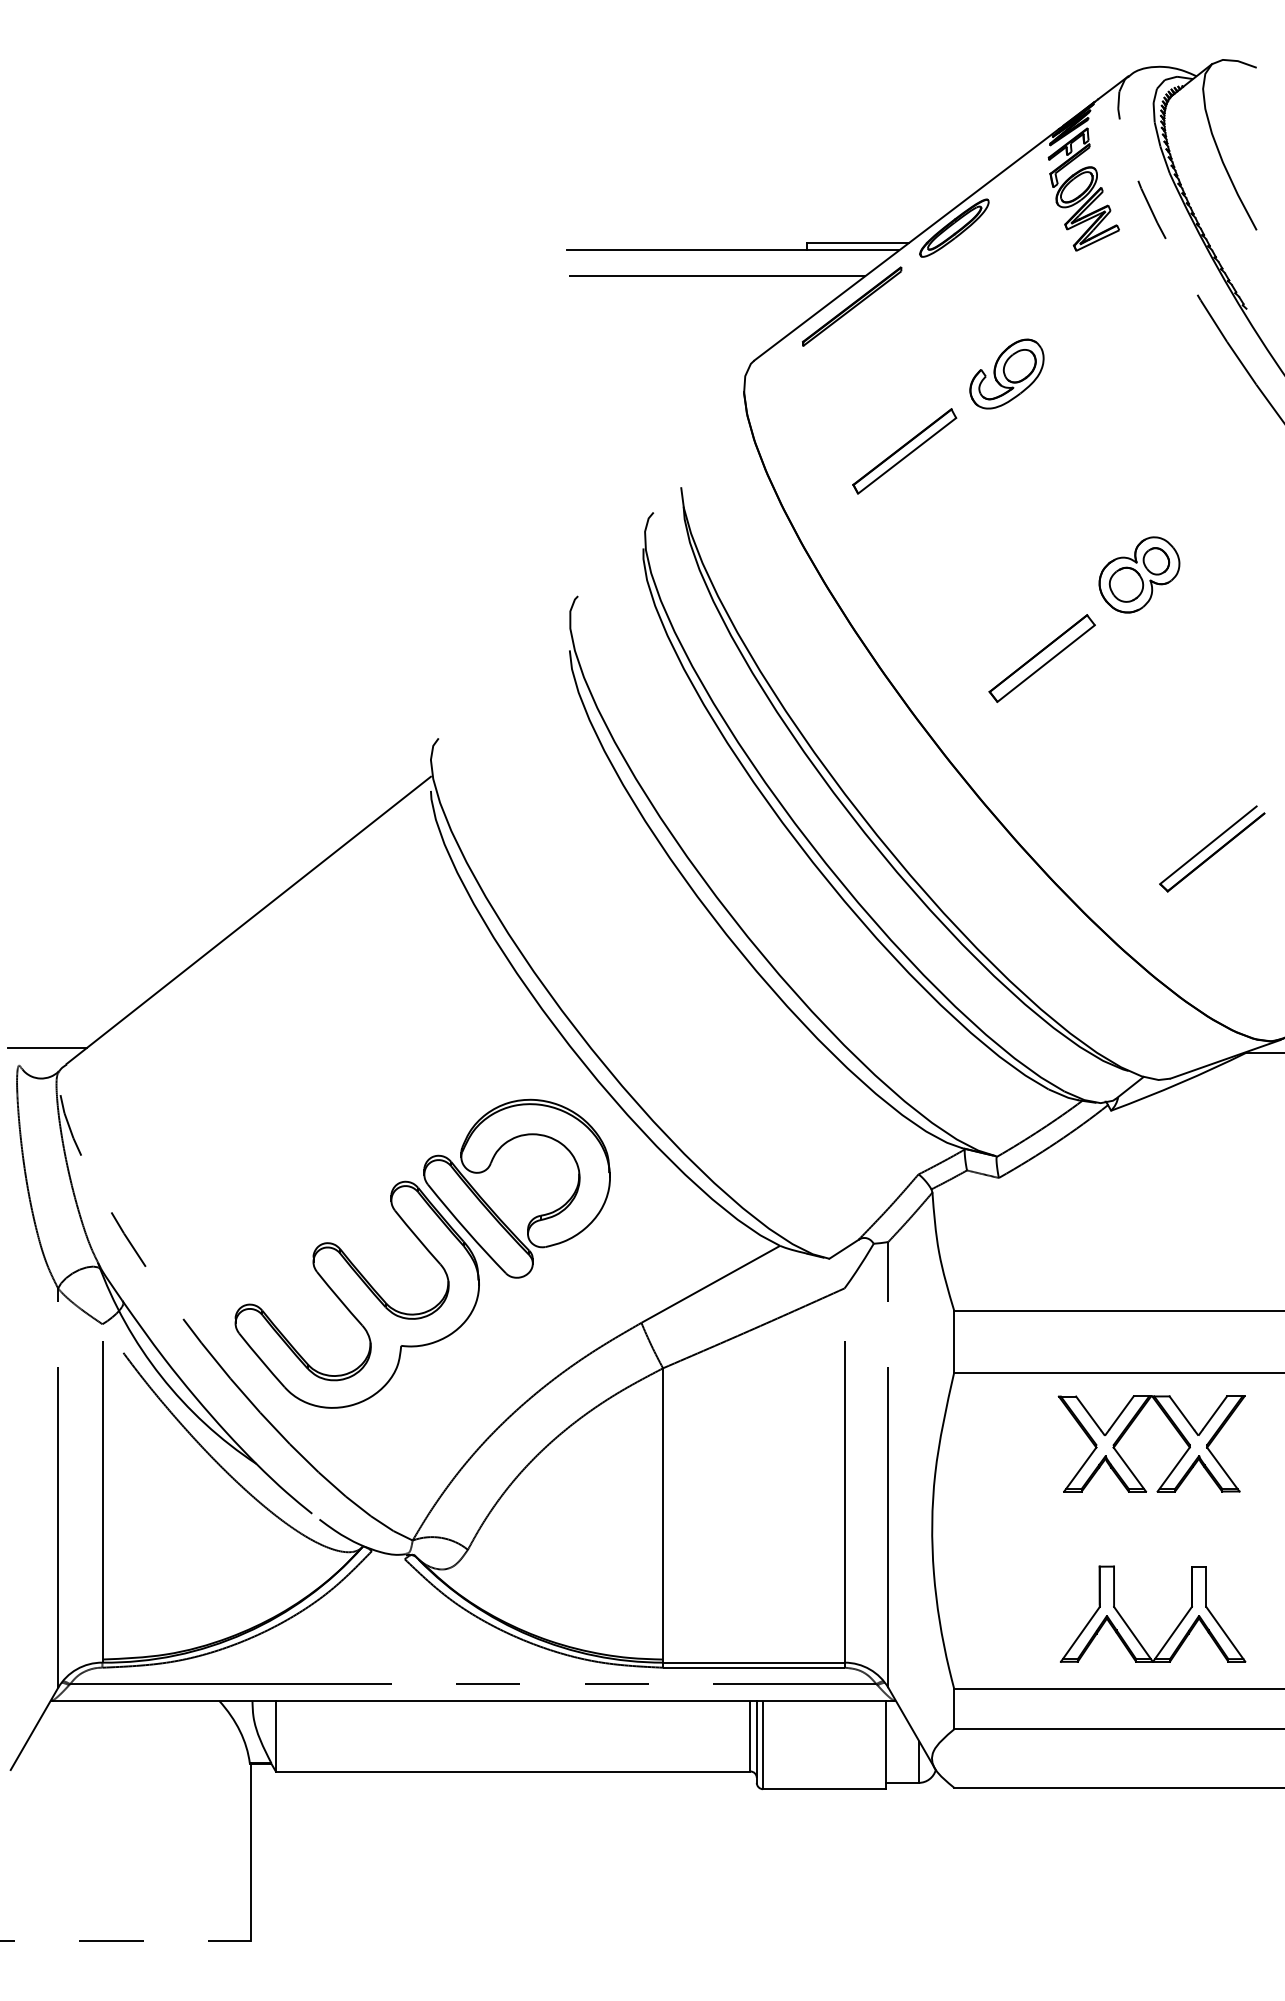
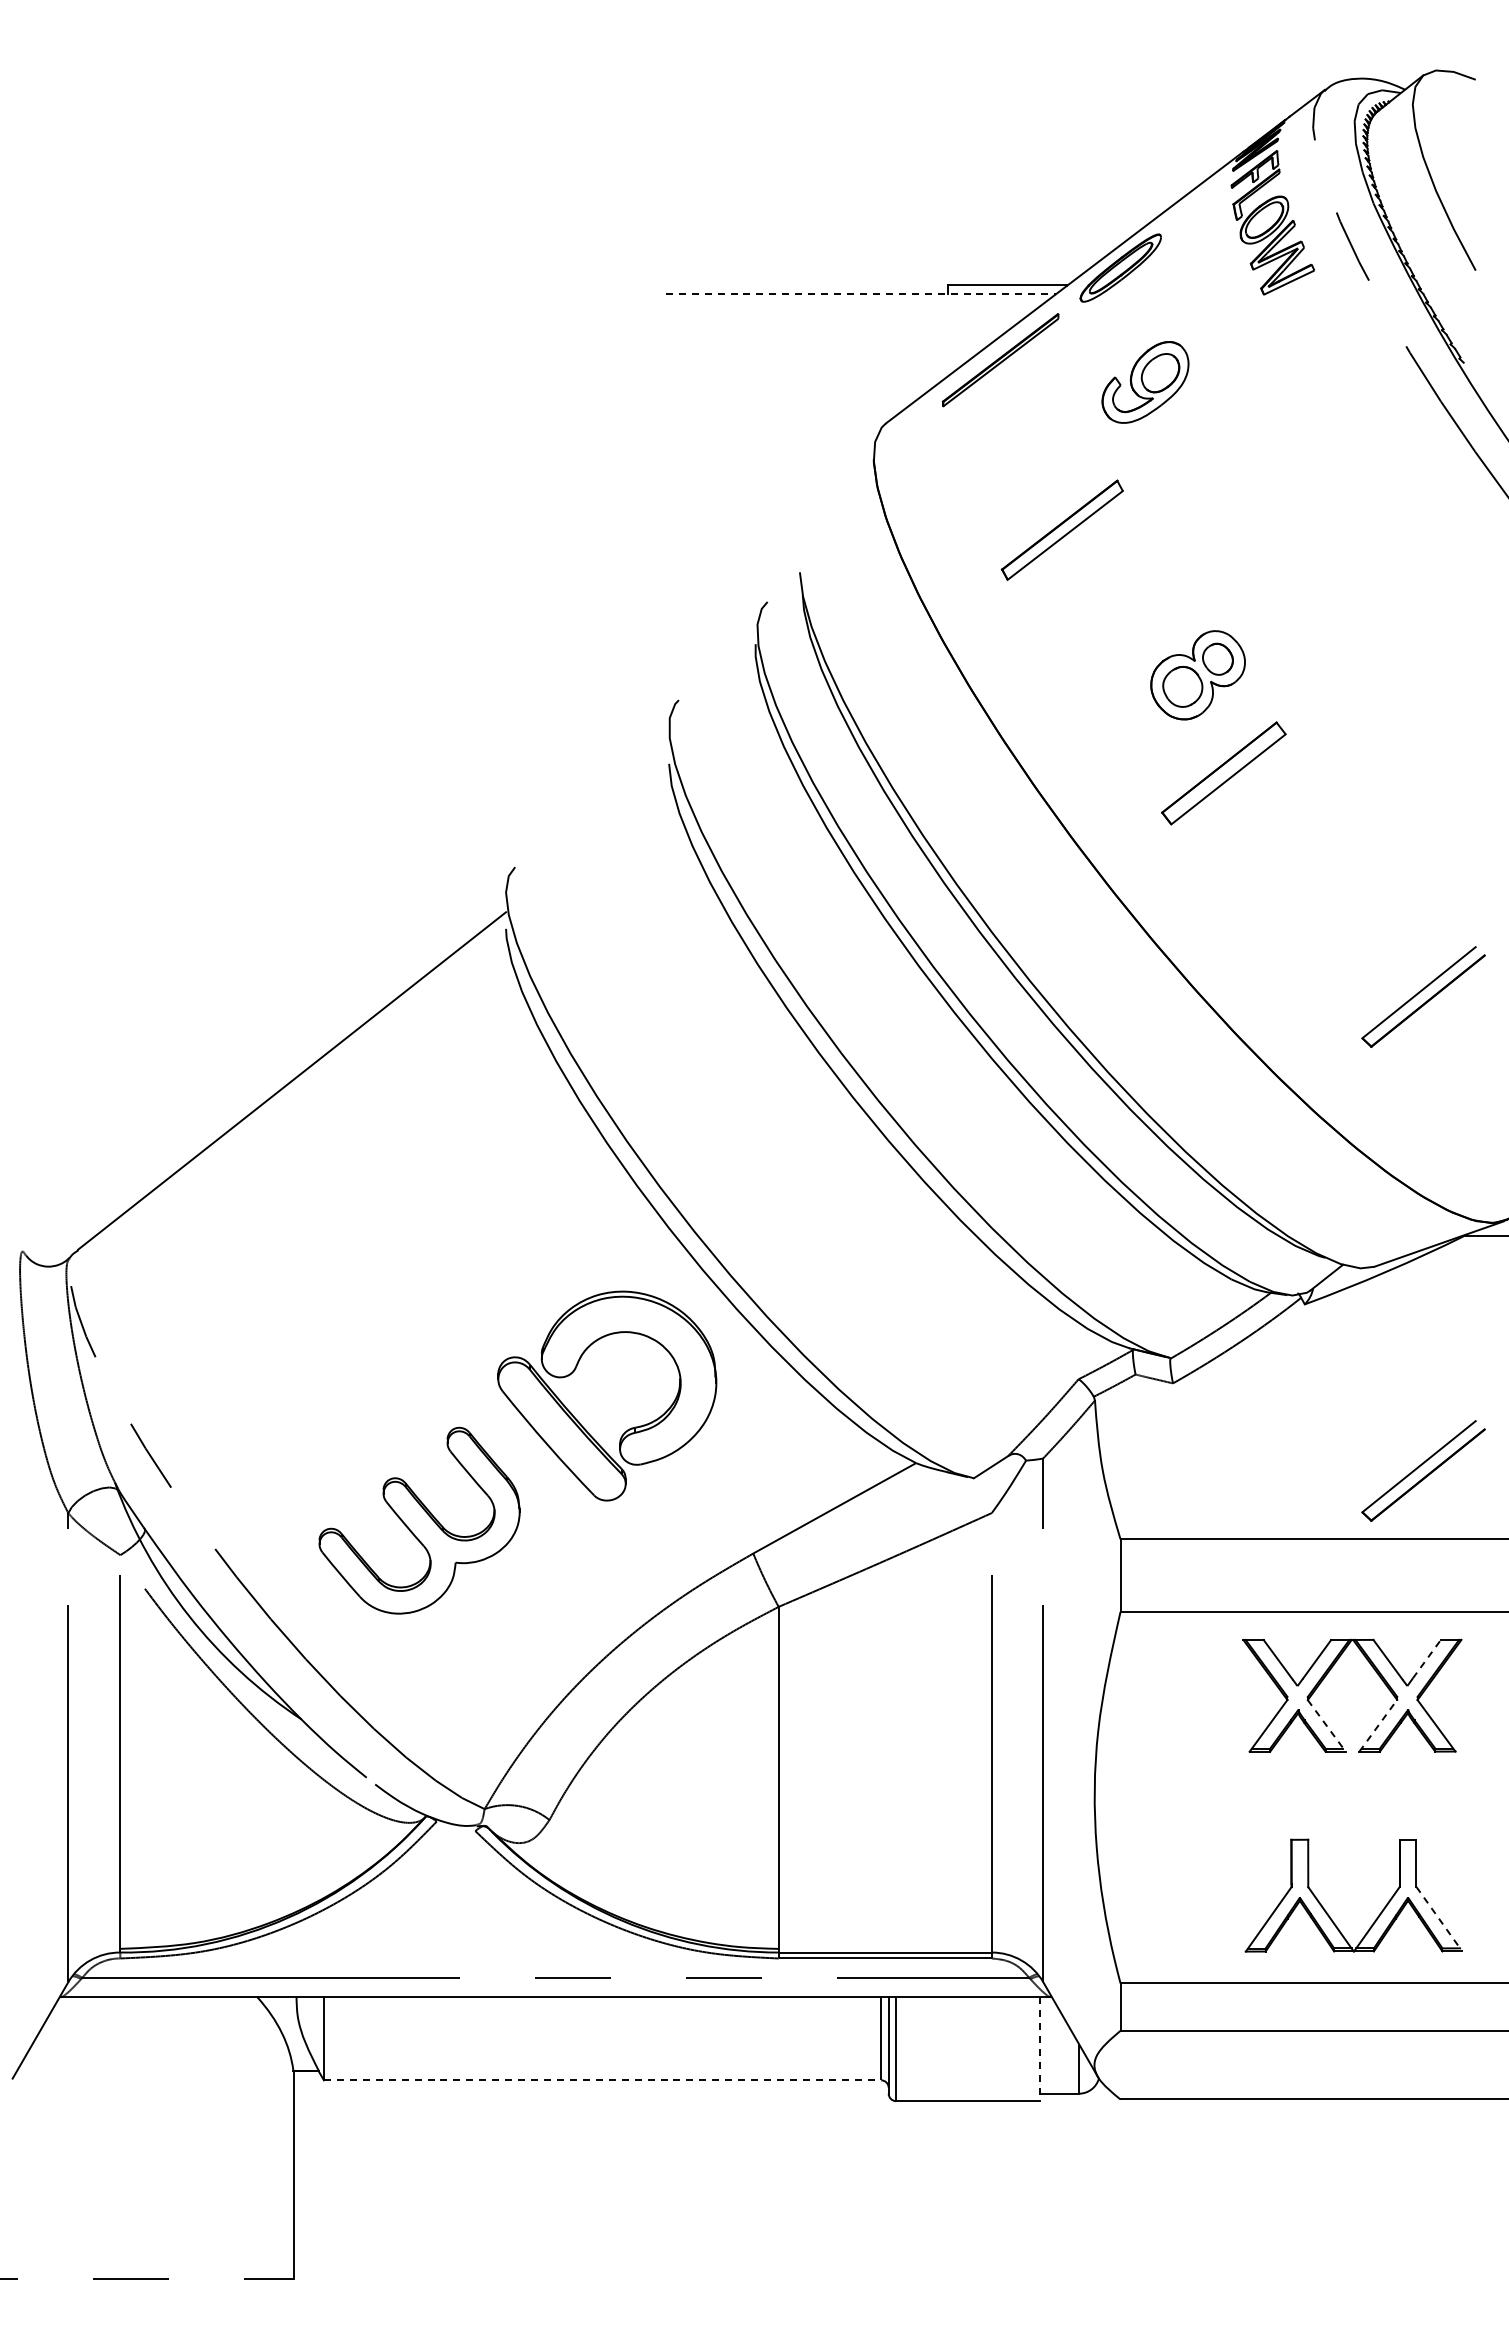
line: (733, 250) -> (861, 294), solid -> dashed
line: (717, 275) -> (842, 323), removed
part: (1006, 374) -> (1145, 382), moved
part: (1138, 575) -> (1197, 675), moved
line: (47, 1047) -> (55, 1230), removed
part: (1212, 1252) -> (1423, 1470), added
part: (357, 1294) -> (419, 1520), size x0.7
line: (1214, 1413) -> (1426, 1659), solid -> dashed
line: (1173, 1469) -> (1378, 1725), solid -> dashed
line: (1130, 1470) -> (1327, 1726), solid -> dashed
line: (1225, 1634) -> (1439, 1919), solid -> dashed
line: (886, 1745) -> (1040, 2049), solid -> dashed
line: (513, 1771) -> (602, 2080), solid -> dashed

